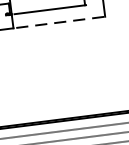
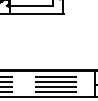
line: (62, 22) -> (38, 14), dashed -> solid

